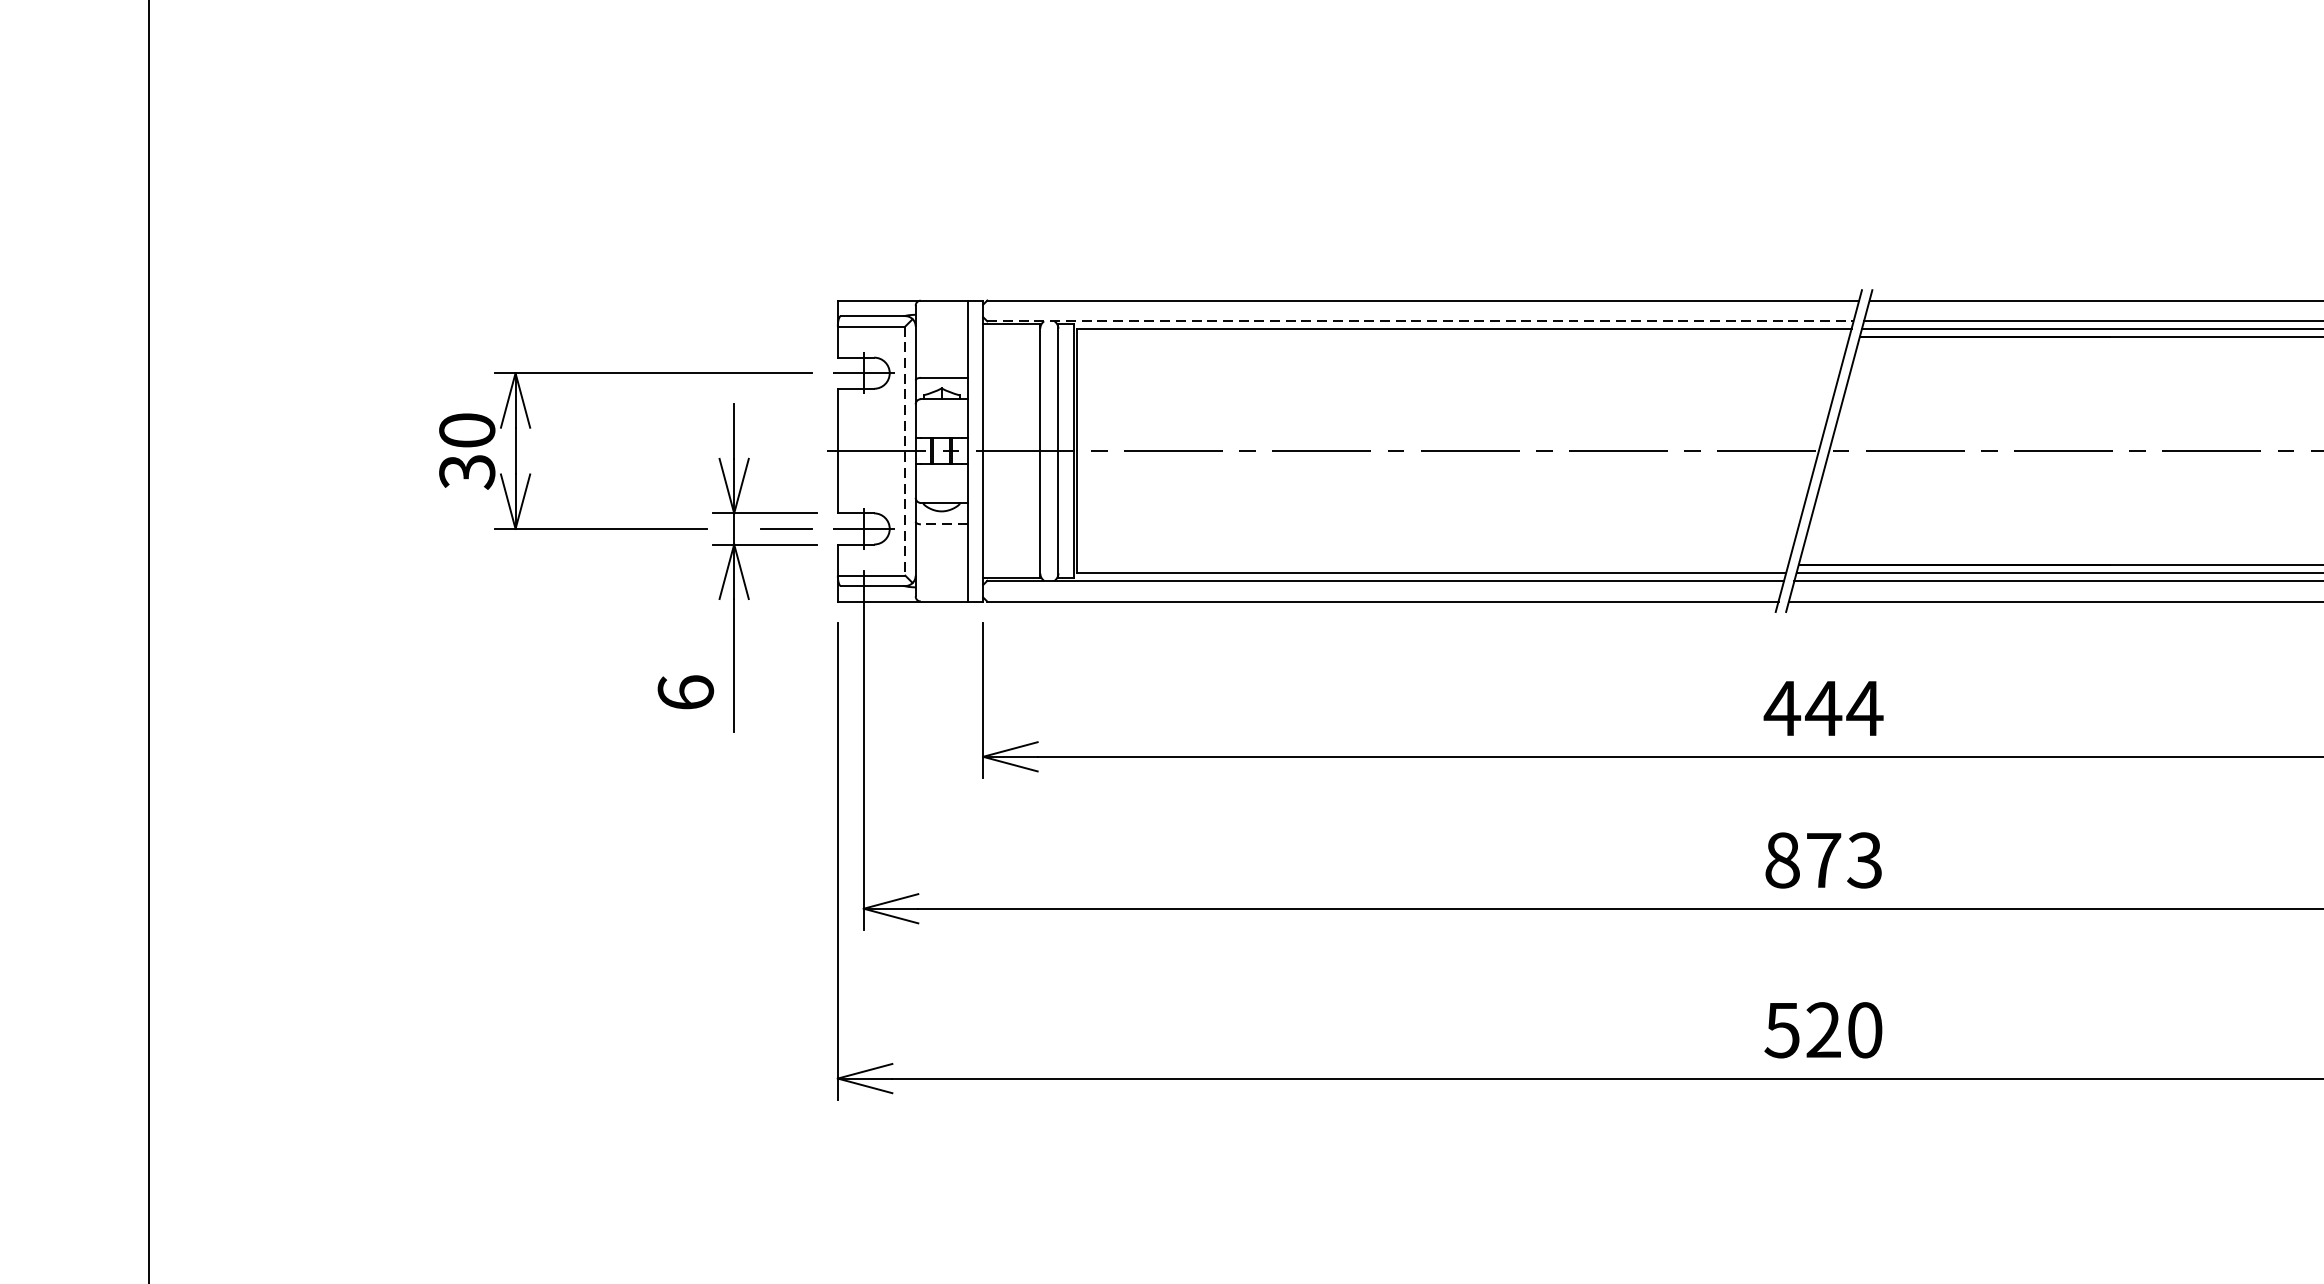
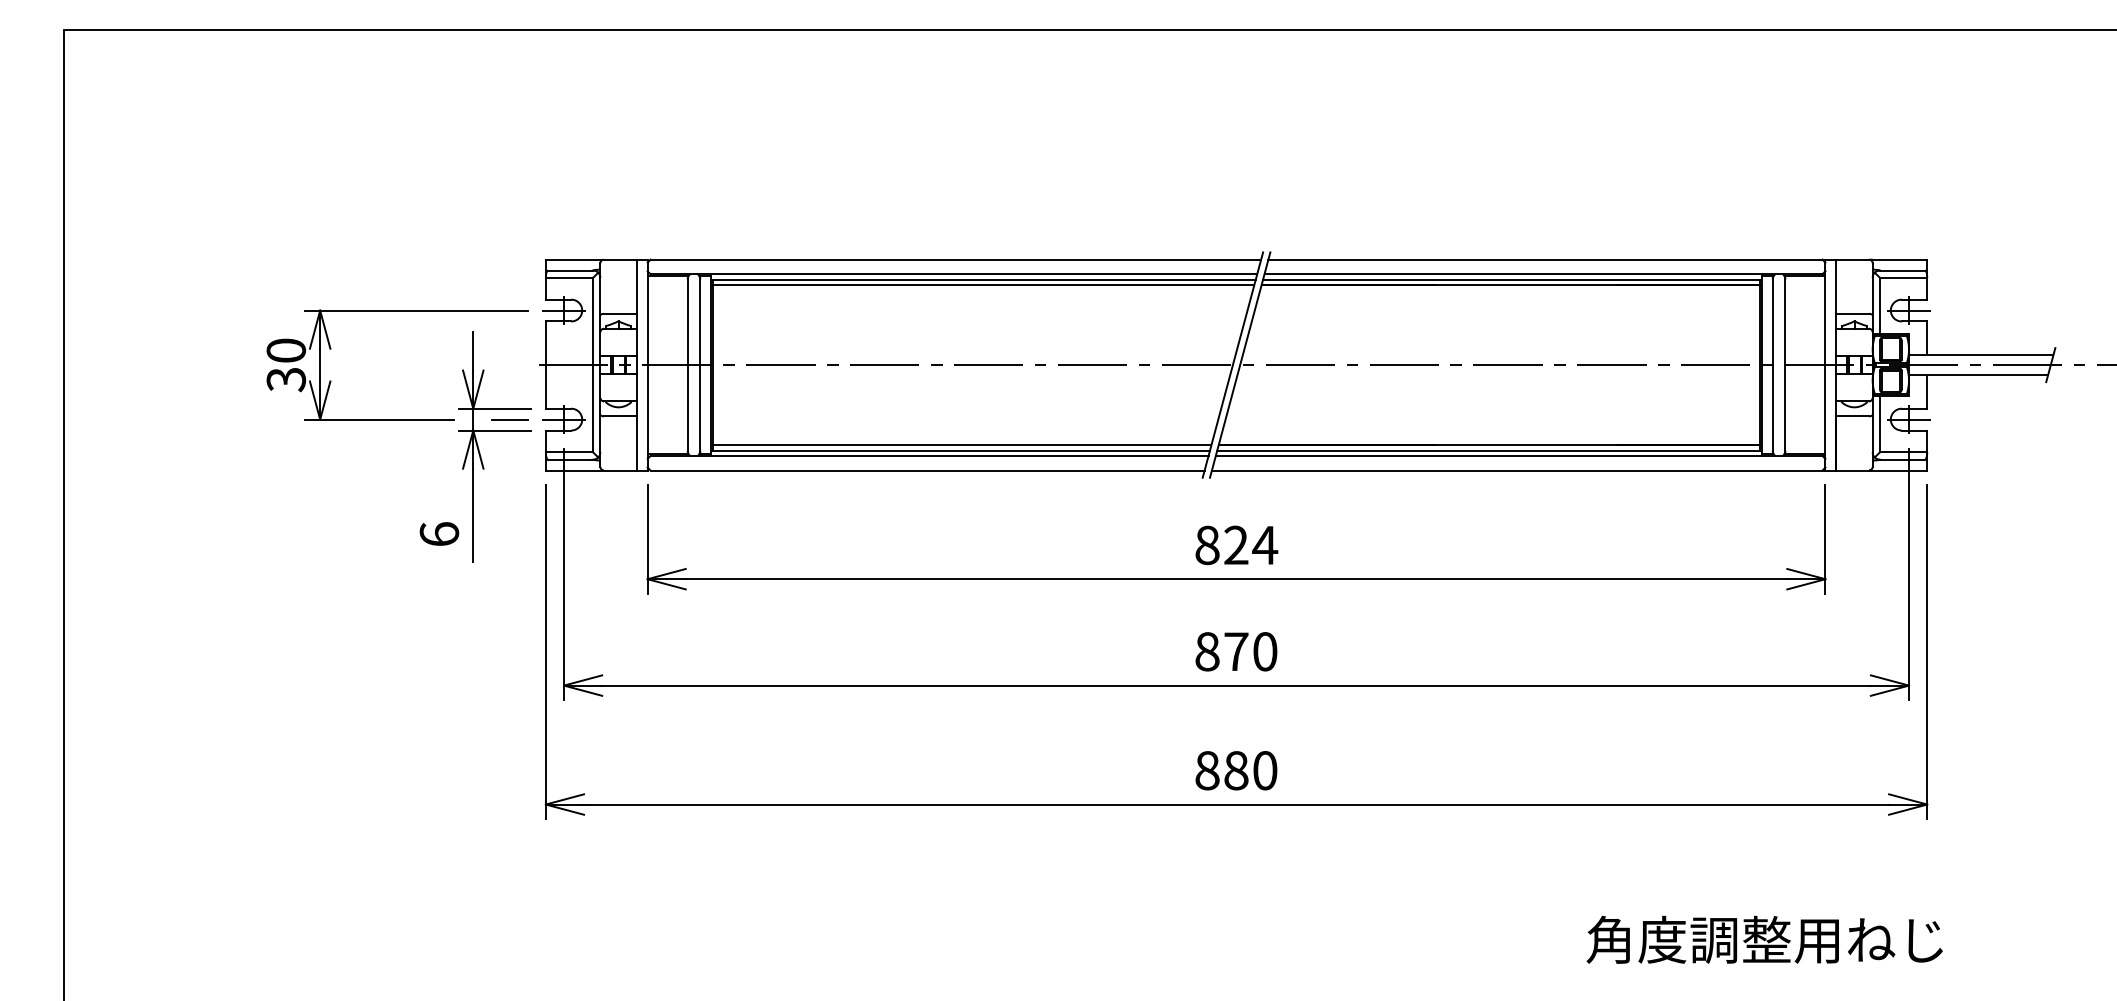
line: (1421, 321) -> (954, 274), dashed -> solid
line: (1462, 337) -> (983, 285), added
line: (905, 451) -> (593, 365), dashed -> solid
line: (942, 524) -> (619, 416), dashed -> solid
line: (1432, 565) -> (962, 445), added
text: (1802, 708) -> (1221, 545), 444 -> 824
text: (1863, 860) -> (1264, 651), 873 -> 870
text: (1802, 1029) -> (1221, 770), 520 -> 880

